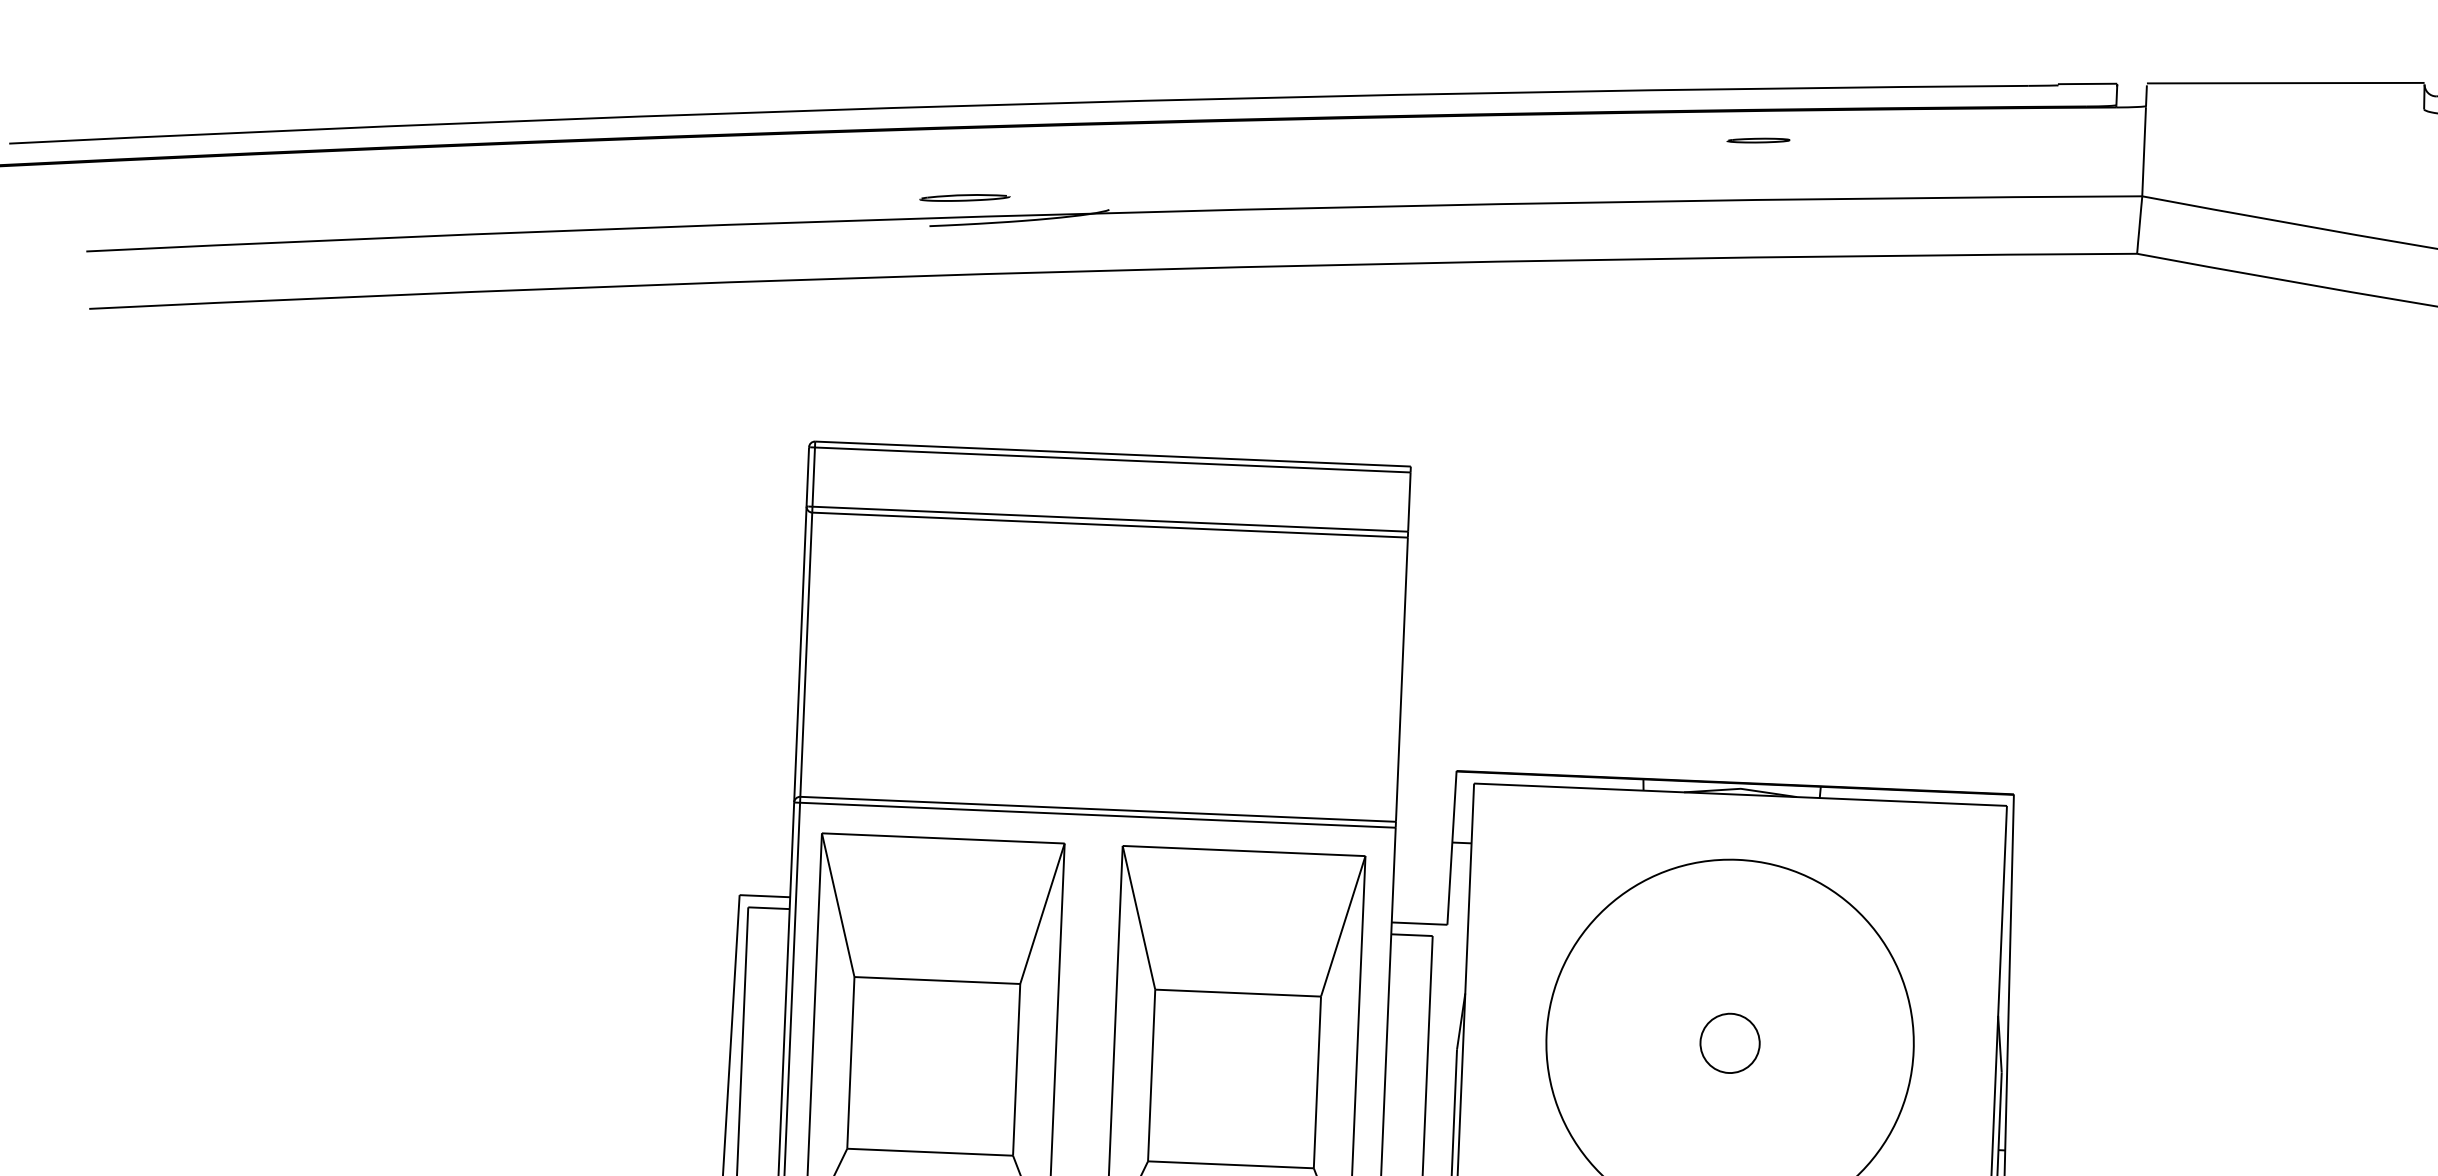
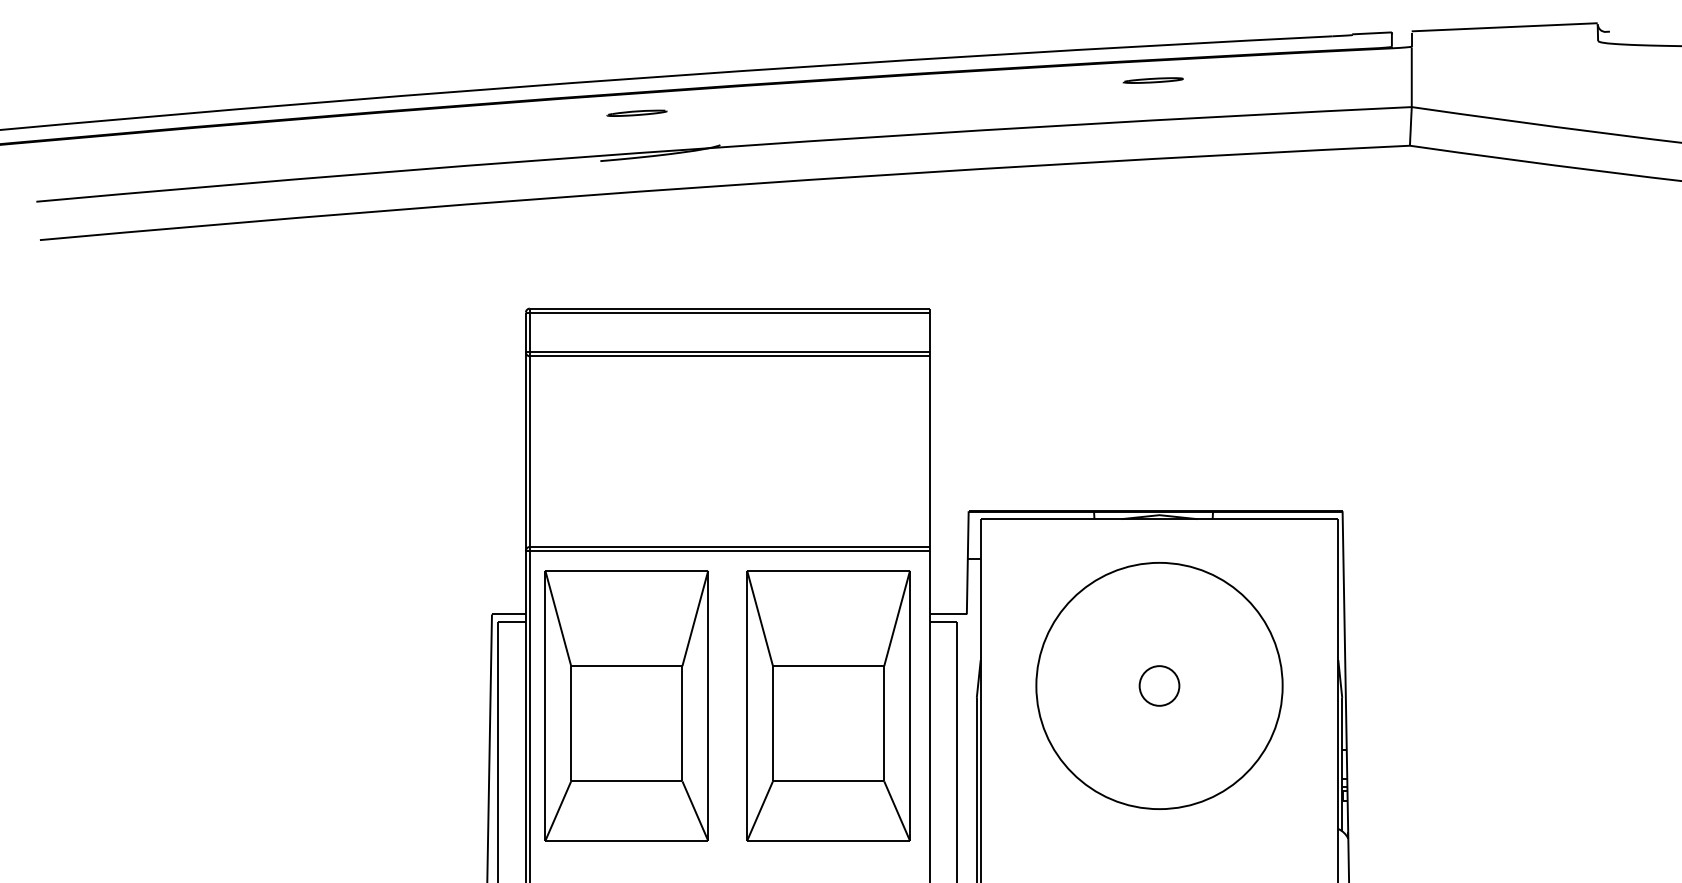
part: (1757, 140) -> (1152, 80), size x1.43
part: (963, 196) -> (636, 112), moved

